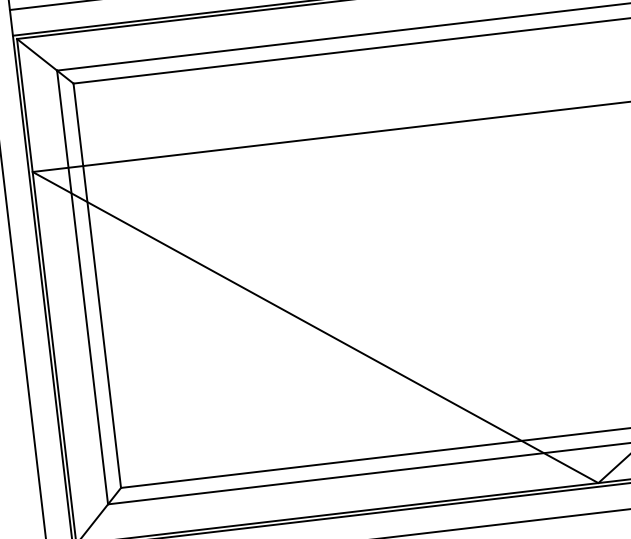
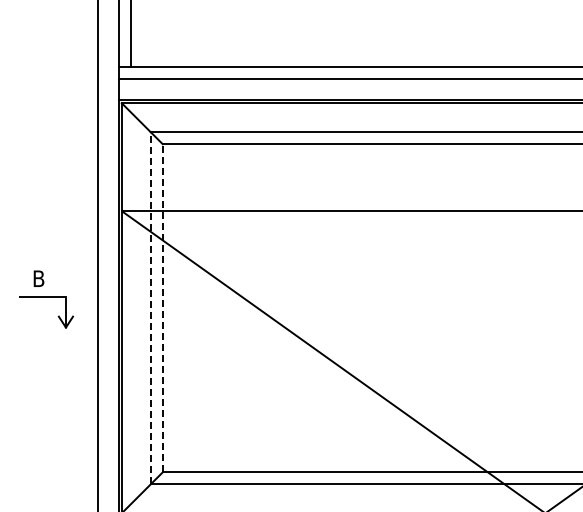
line: (96, 284) -> (162, 307), solid -> dashed
line: (82, 287) -> (150, 308), solid -> dashed

